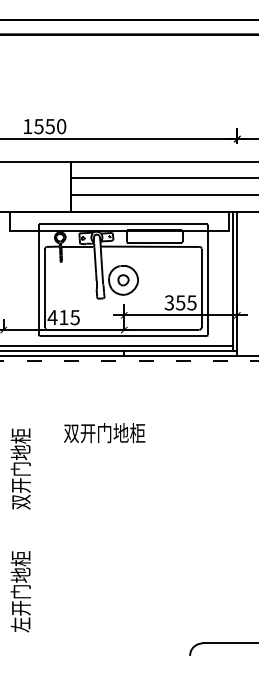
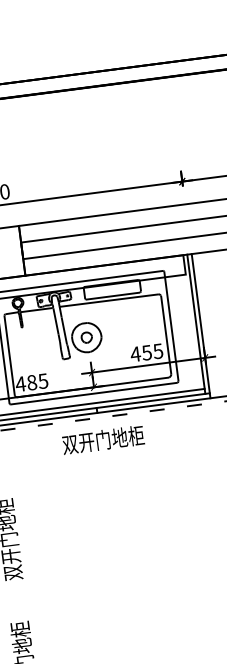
text: (169, 302) -> (135, 353), 355 -> 455
text: (63, 317) -> (31, 382), 415 -> 485
text: (104, 433) -> (103, 440), moved

